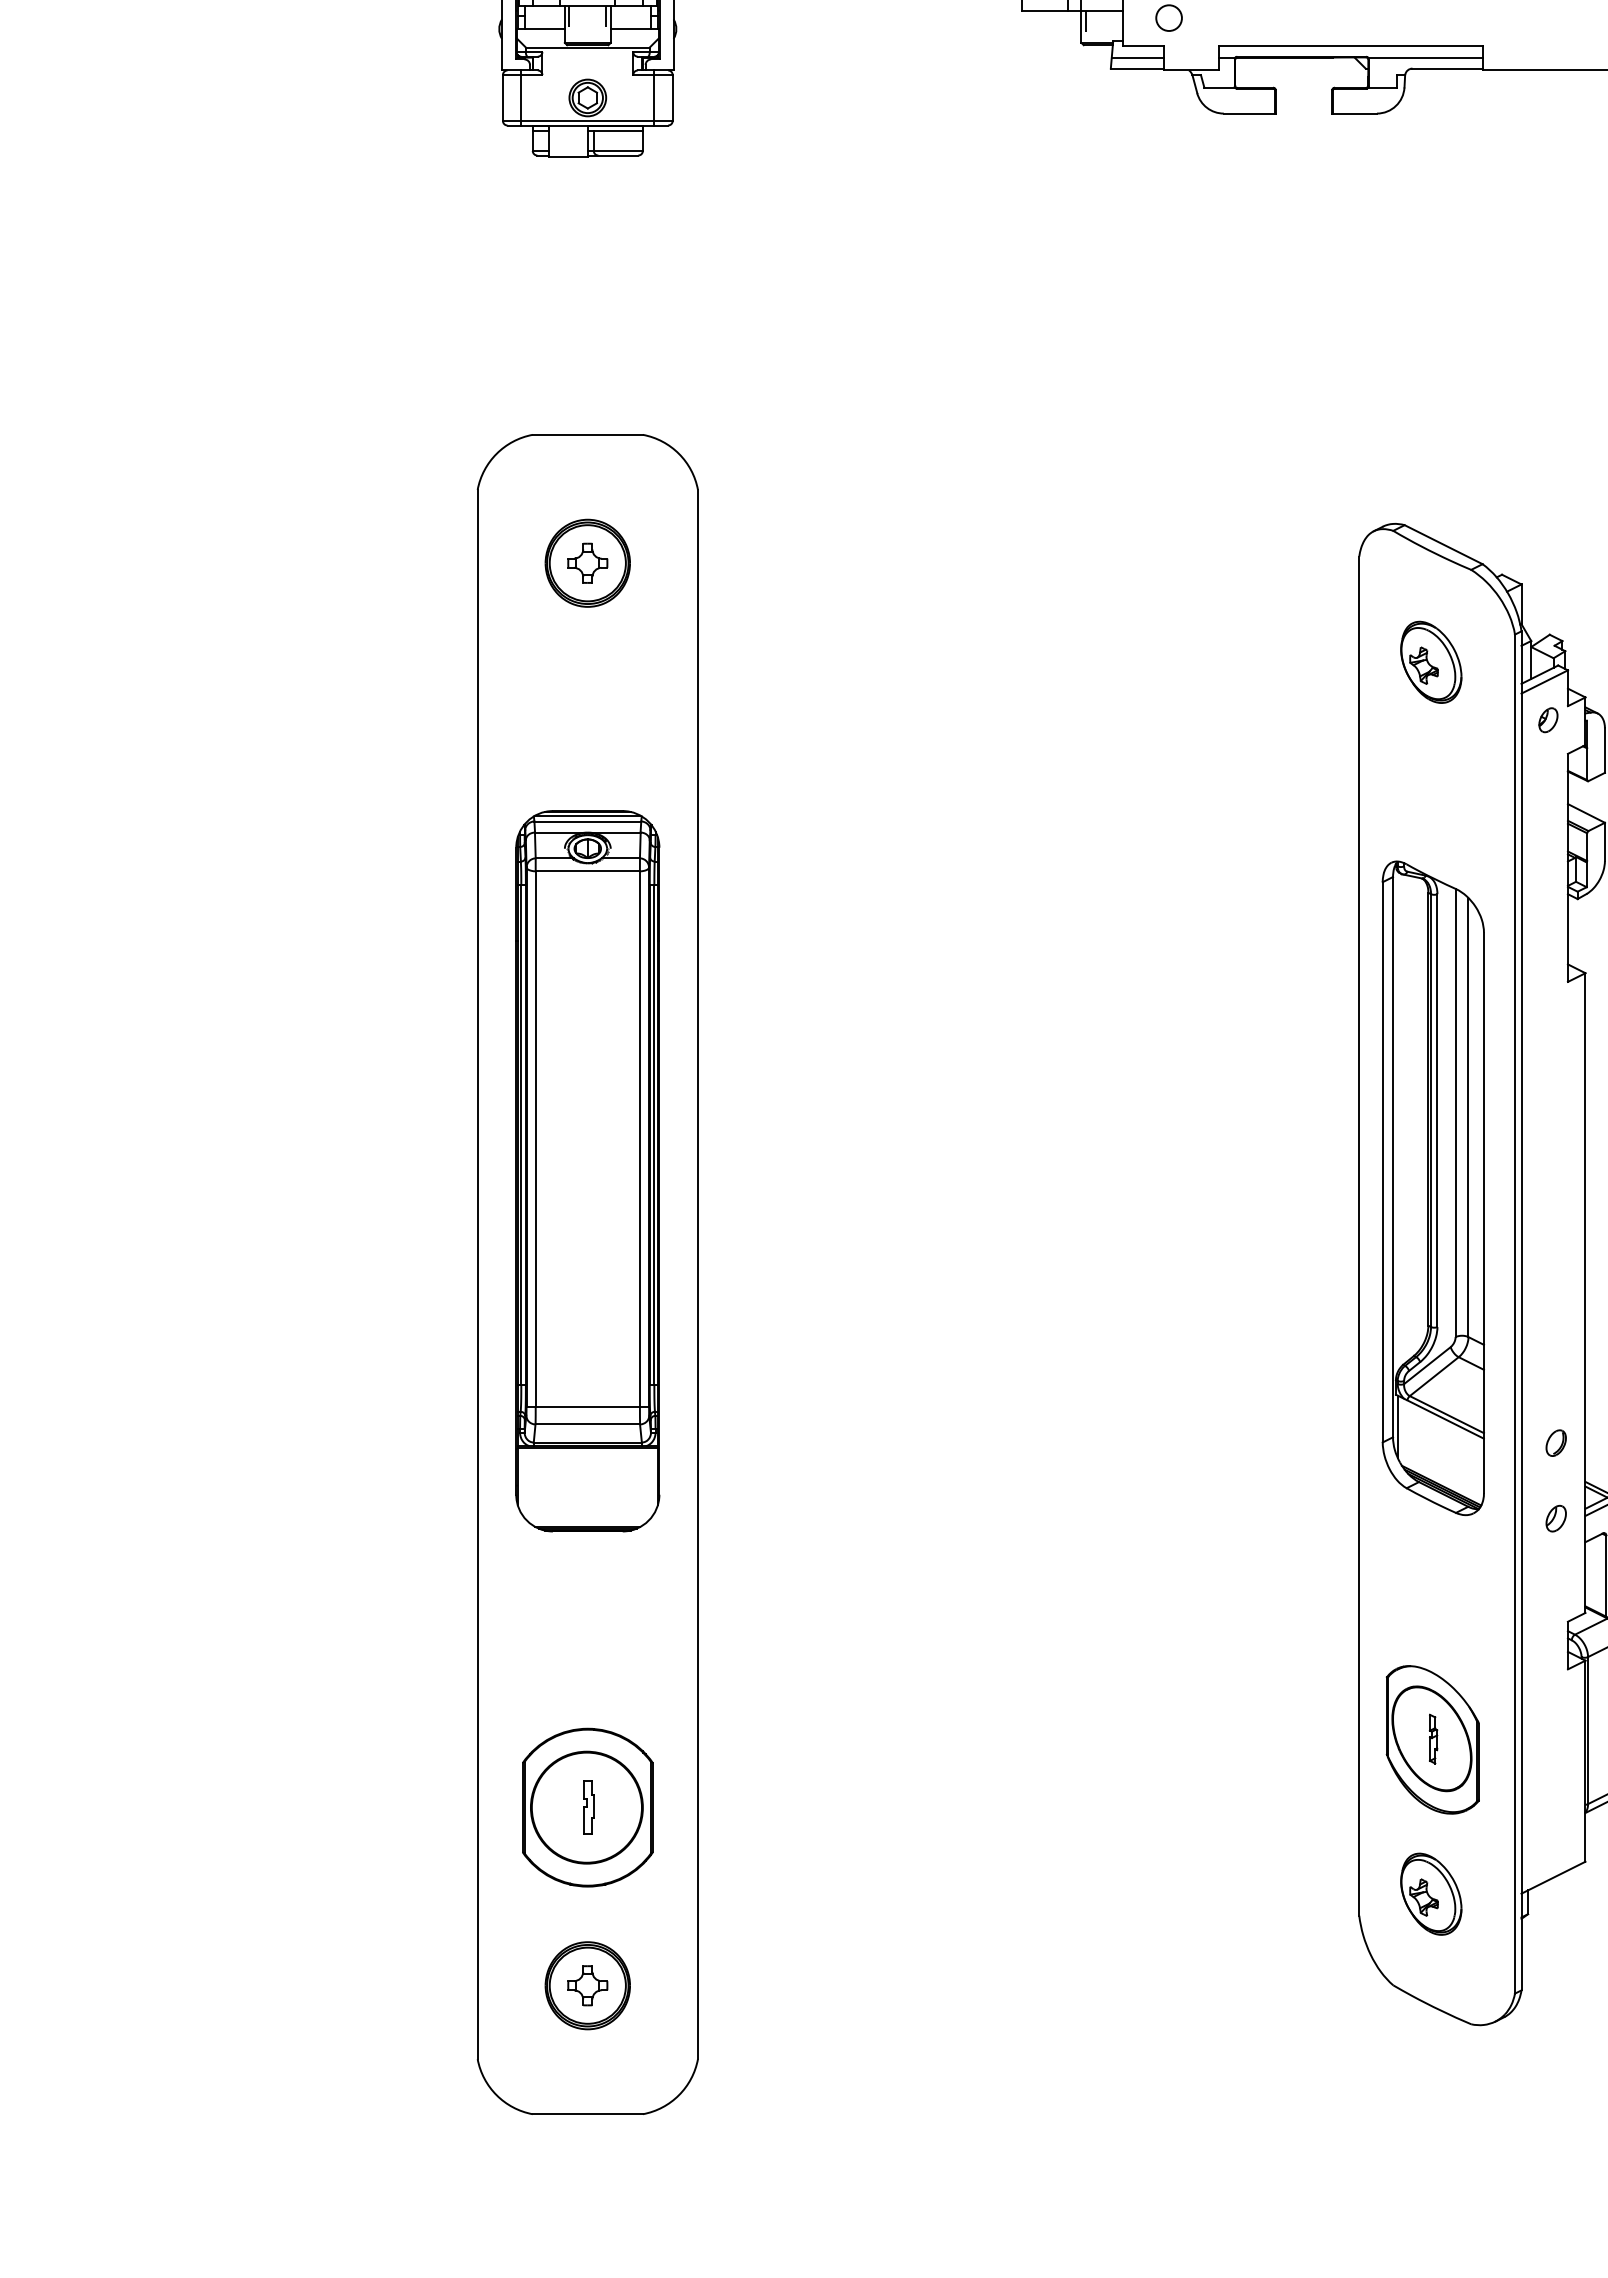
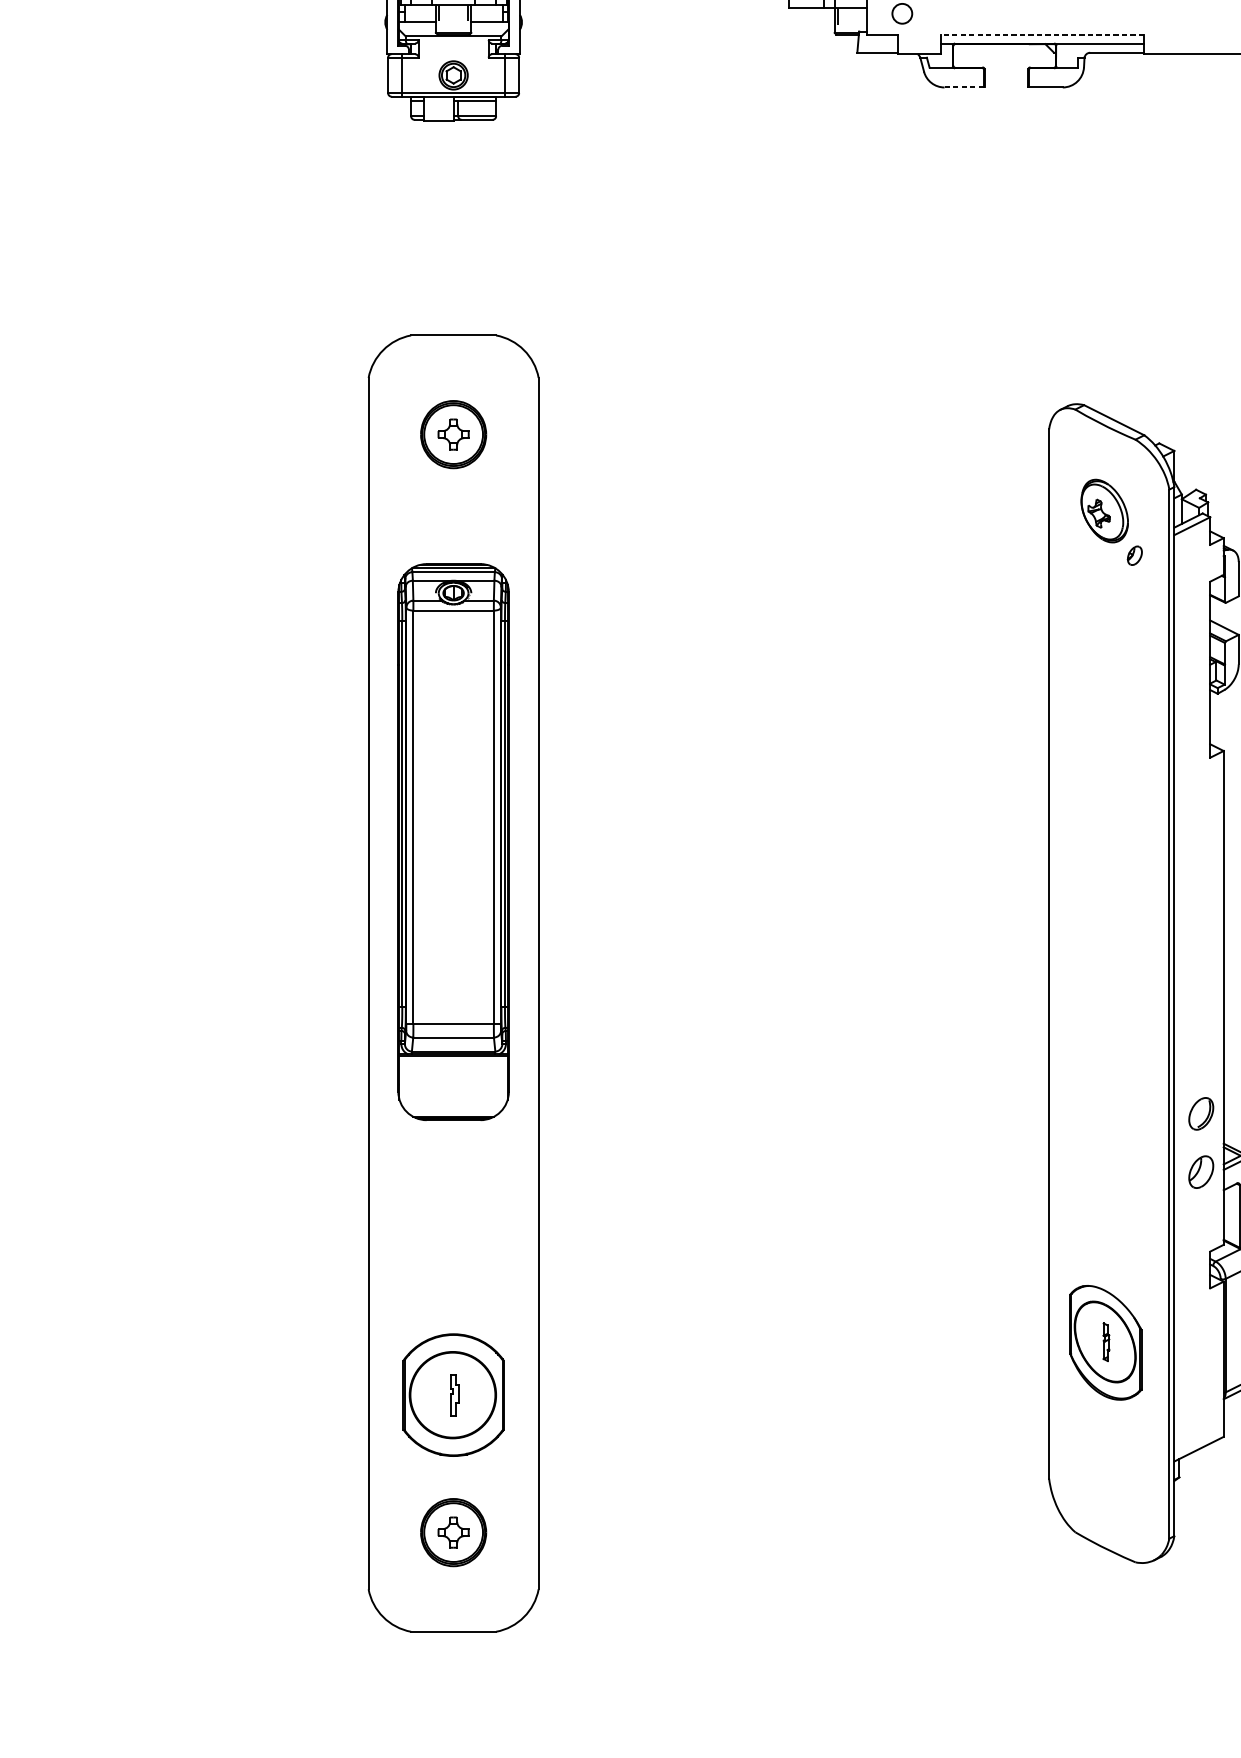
line: (1350, 45) -> (1042, 34), solid -> dashed
line: (1137, 57) -> (877, 44), removed
line: (1249, 113) -> (964, 87), solid -> dashed
part: (1548, 720) -> (1134, 555), moved
part: (587, 1171) -> (453, 842), moved
part: (1432, 1188) -> (1105, 917), removed
part: (1555, 1442) -> (1200, 1113), size x1.6
part: (1555, 1518) -> (1200, 1171), size x1.6
part: (1431, 1893) -> (1104, 1461), removed

